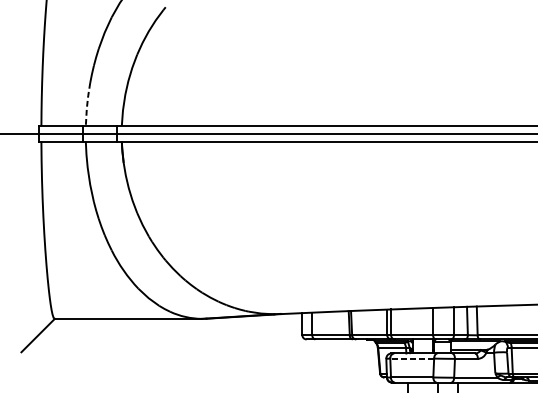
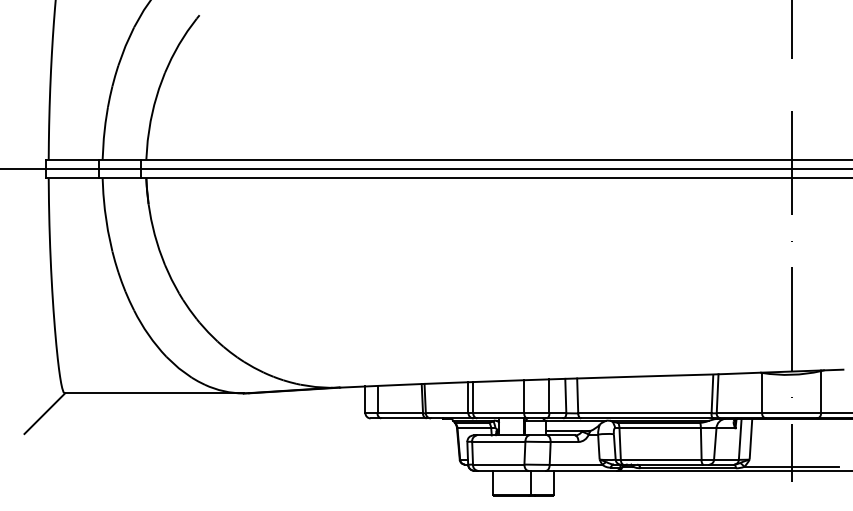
line: (87, 104) -> (104, 133), dashed -> solid
line: (411, 358) -> (498, 441), dashed -> solid

